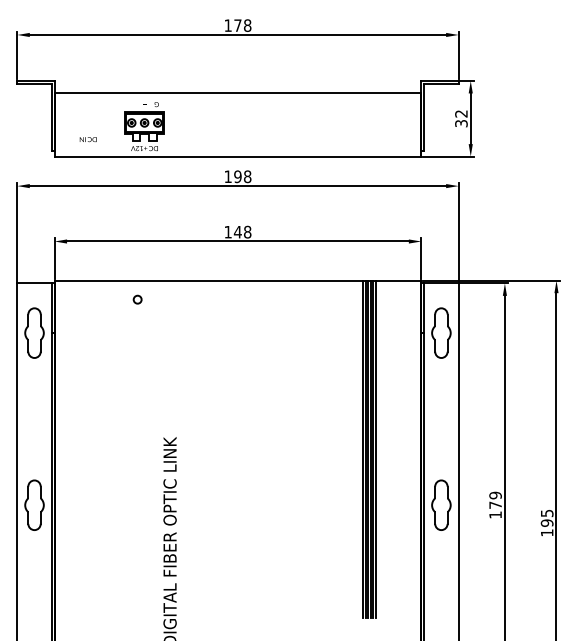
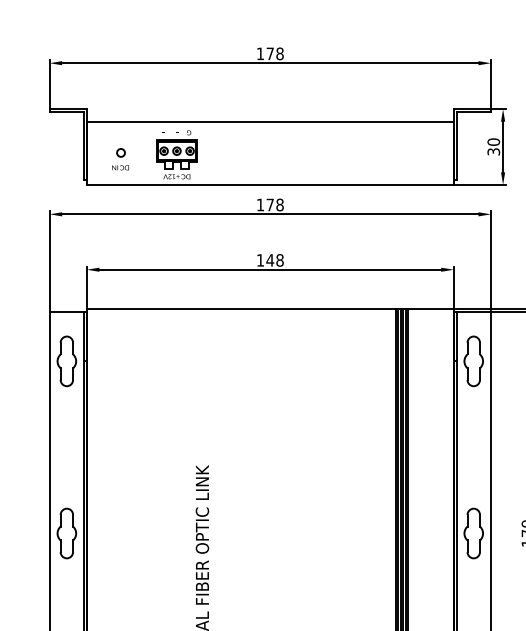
text: (461, 113) -> (493, 141), 32 -> 30
text: (237, 176) -> (269, 204), 198 -> 178
circle: (137, 299) -> (120, 152), moved

